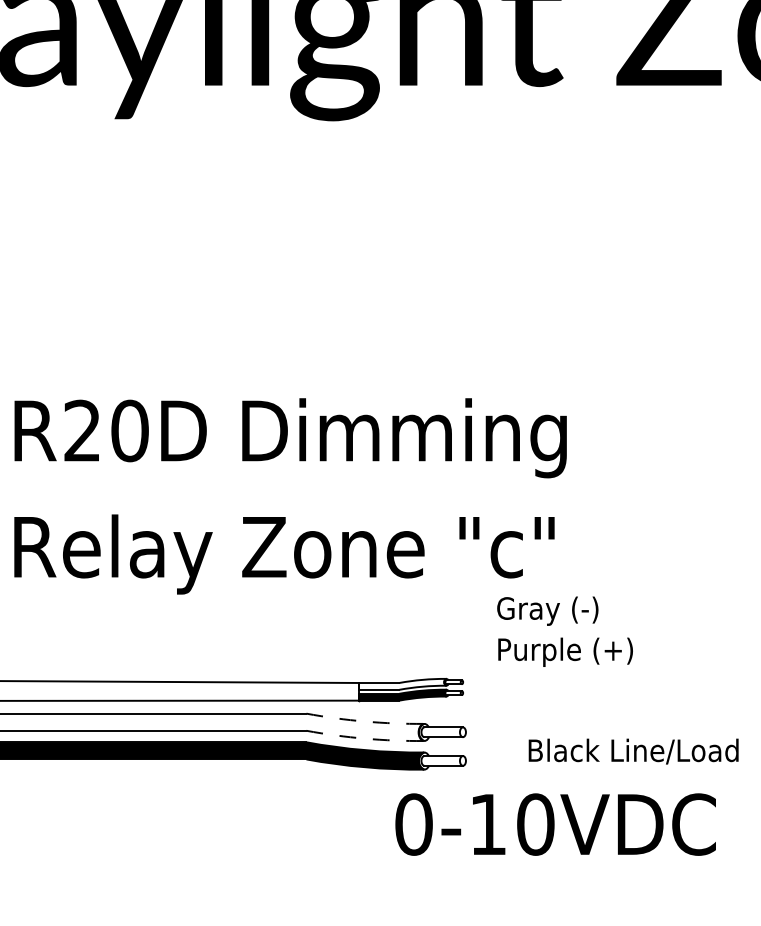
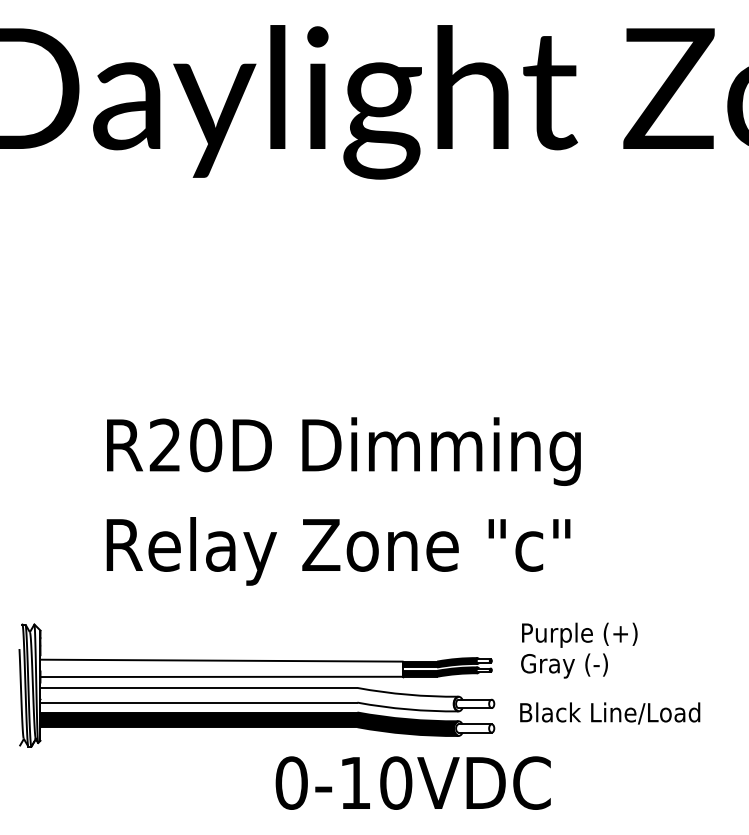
text: (547, 610) -> (564, 665), moved
fill: (402, 684) -> (439, 662), added
arc: (364, 721) -> (407, 694), dashed -> solid
arc: (364, 738) -> (407, 709), dashed -> solid
text: (634, 751) -> (610, 713), moved
text: (554, 823) -> (412, 782), moved

